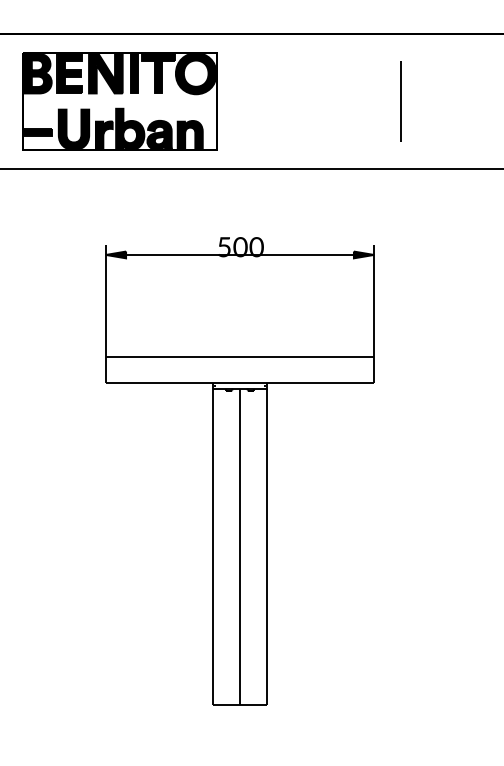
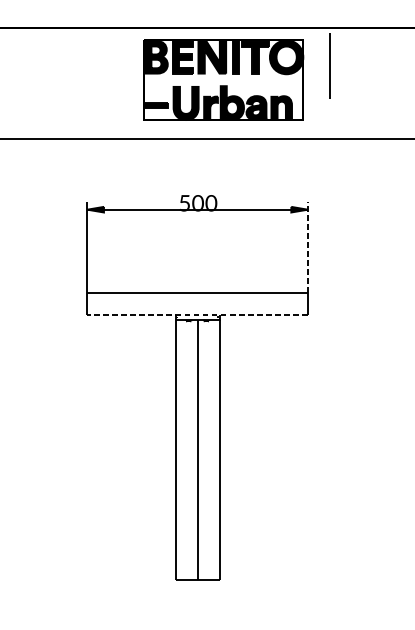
part: (119, 101) -> (223, 80), moved
line: (400, 101) -> (329, 66), moved
line: (374, 300) -> (308, 247), solid -> dashed
line: (239, 383) -> (197, 315), solid -> dashed

